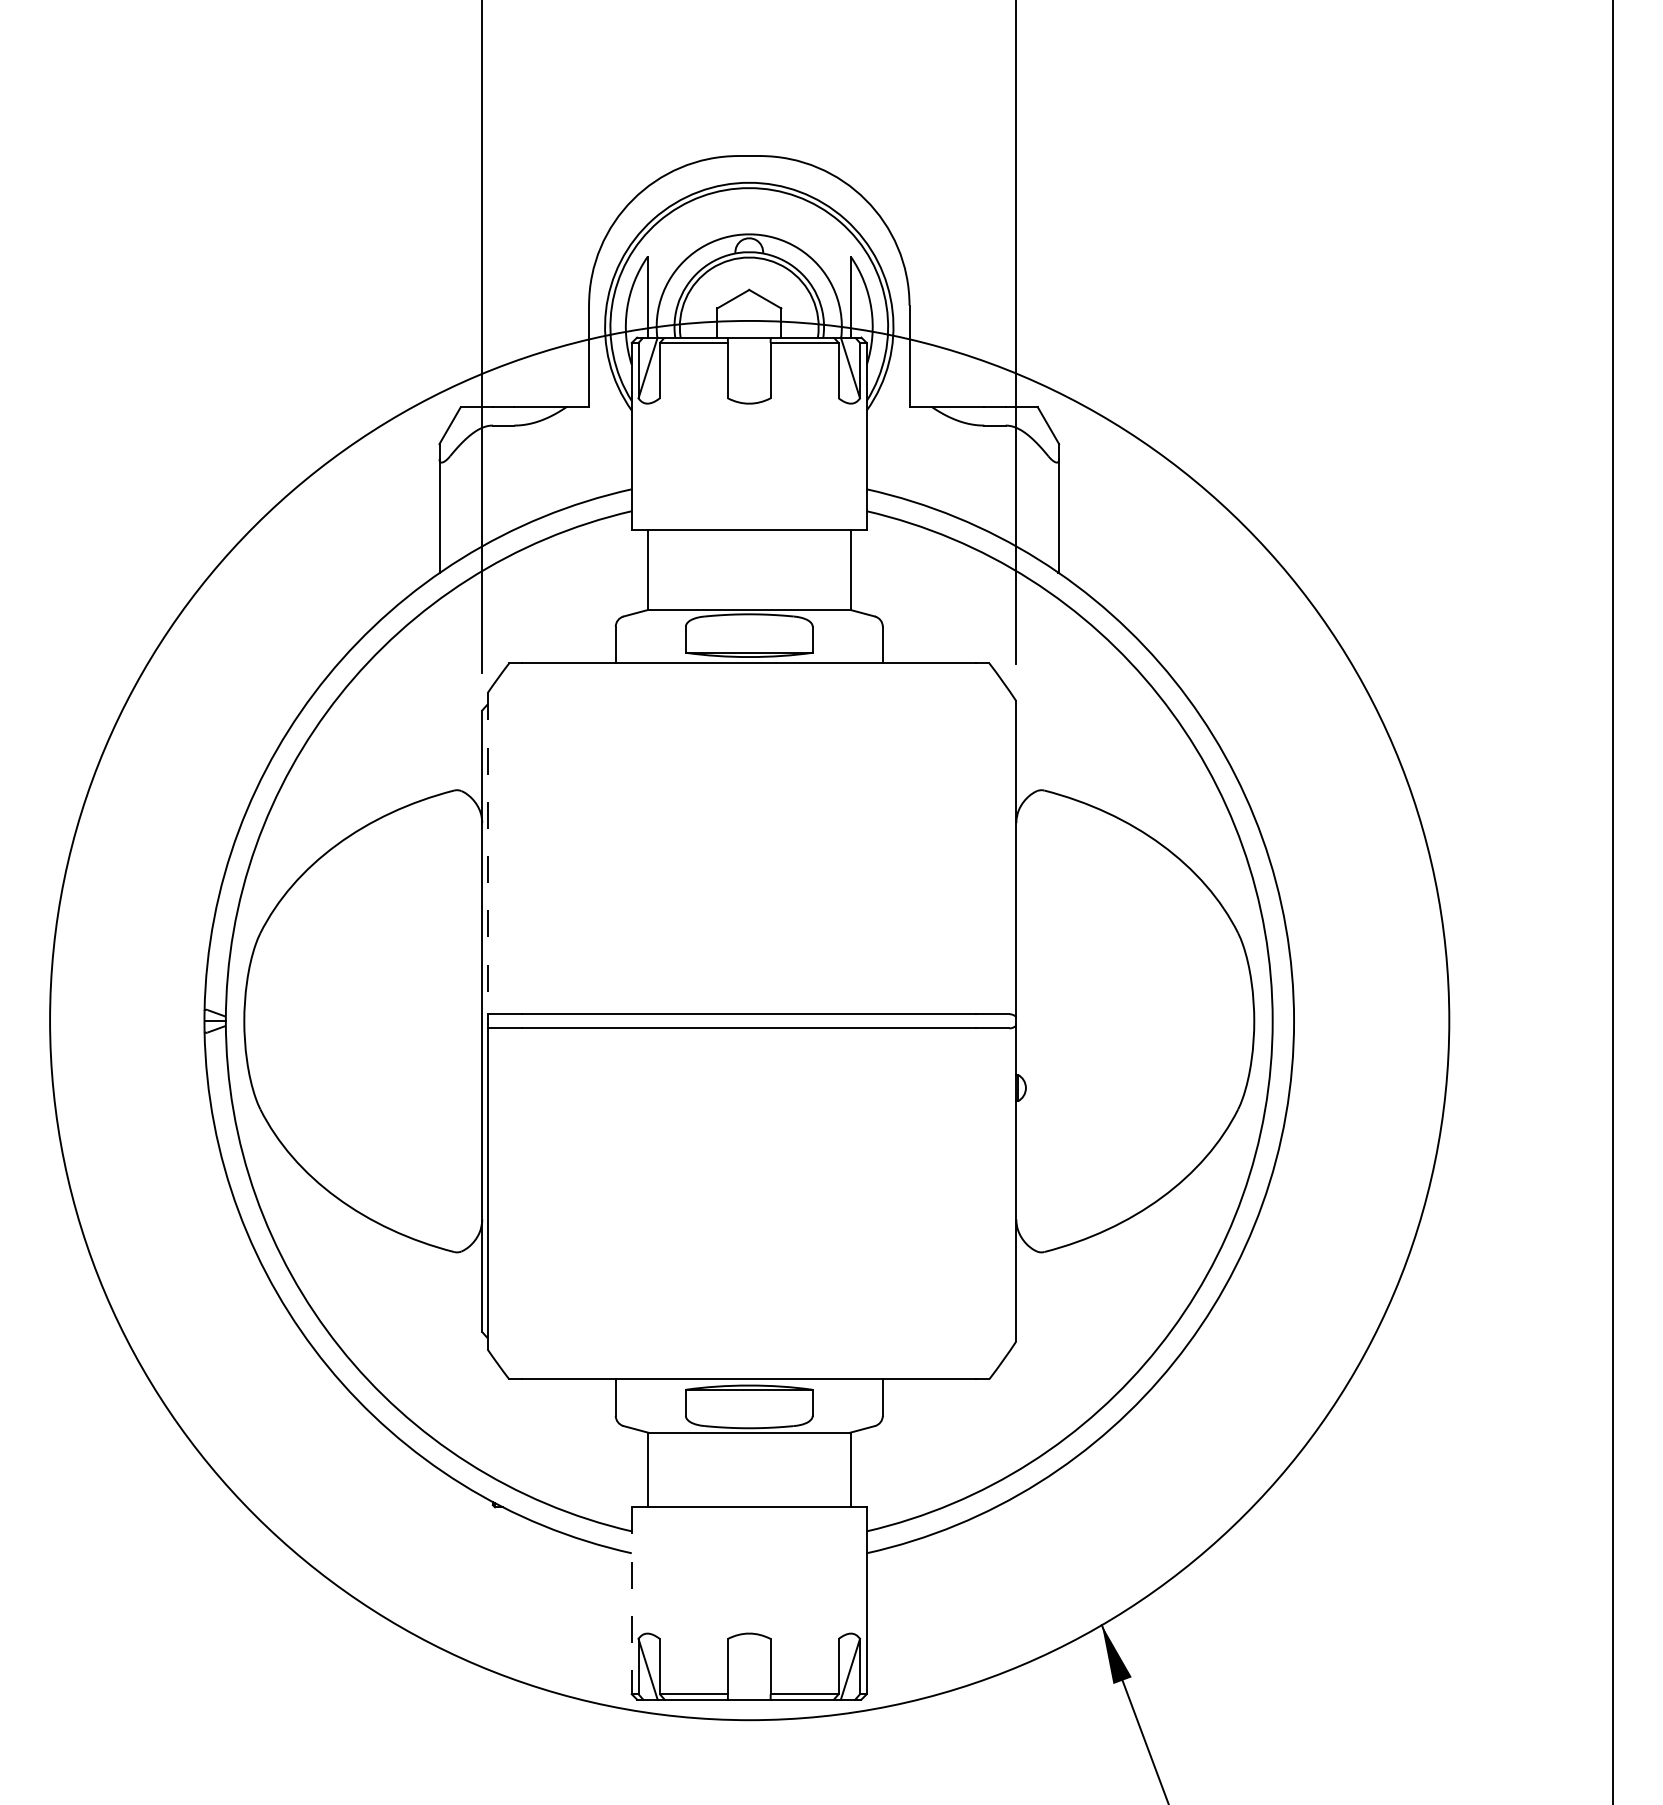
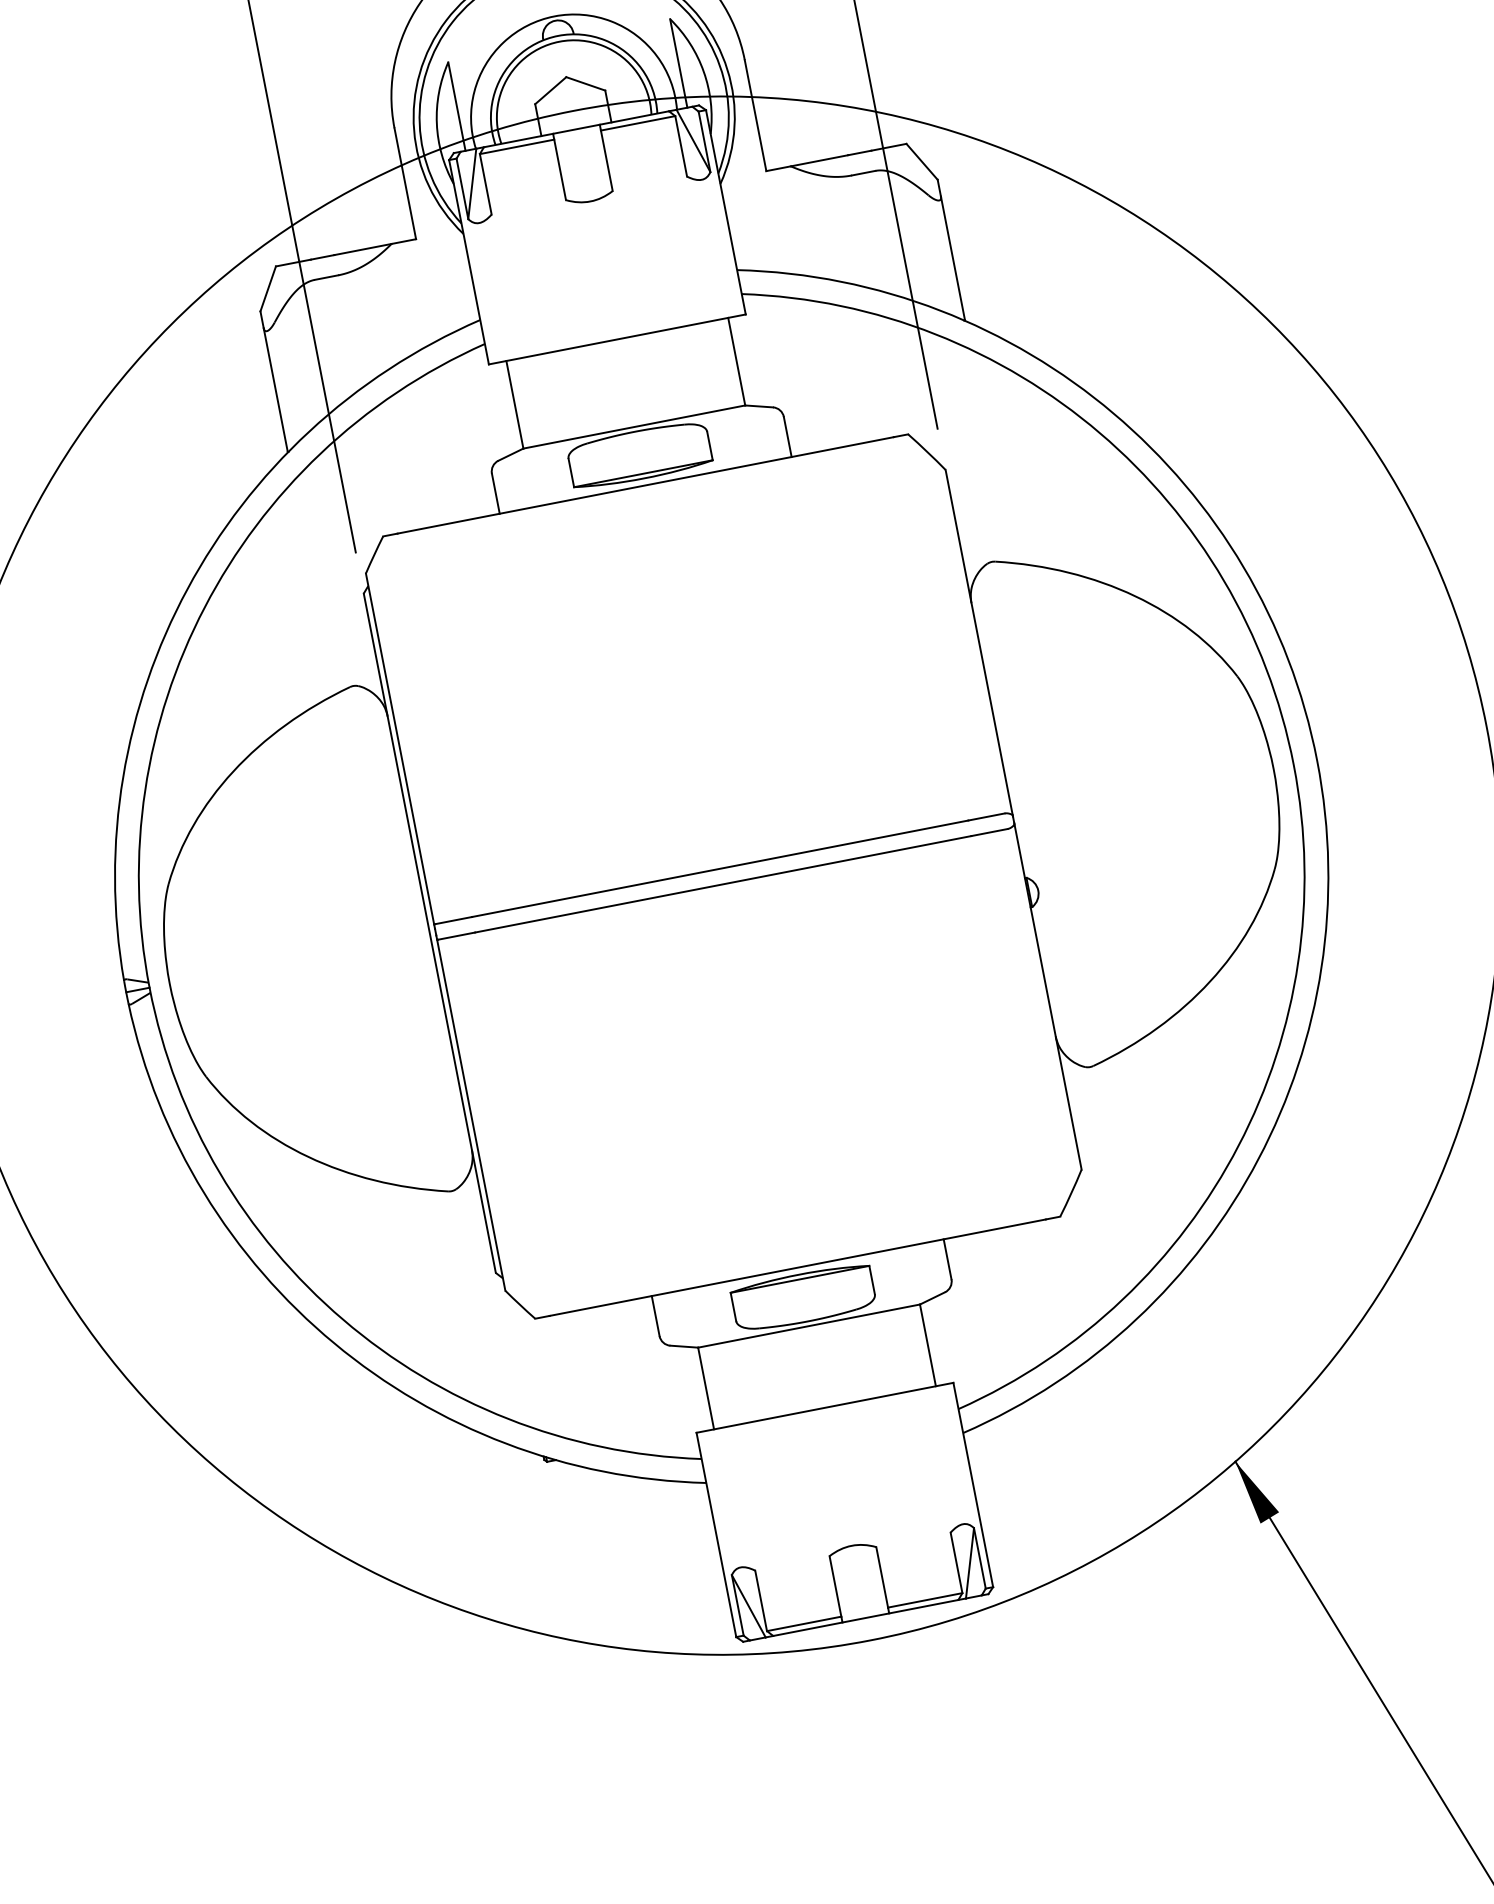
line: (487, 853) -> (399, 748), dashed -> solid
line: (631, 1601) -> (716, 1535), dashed -> solid

